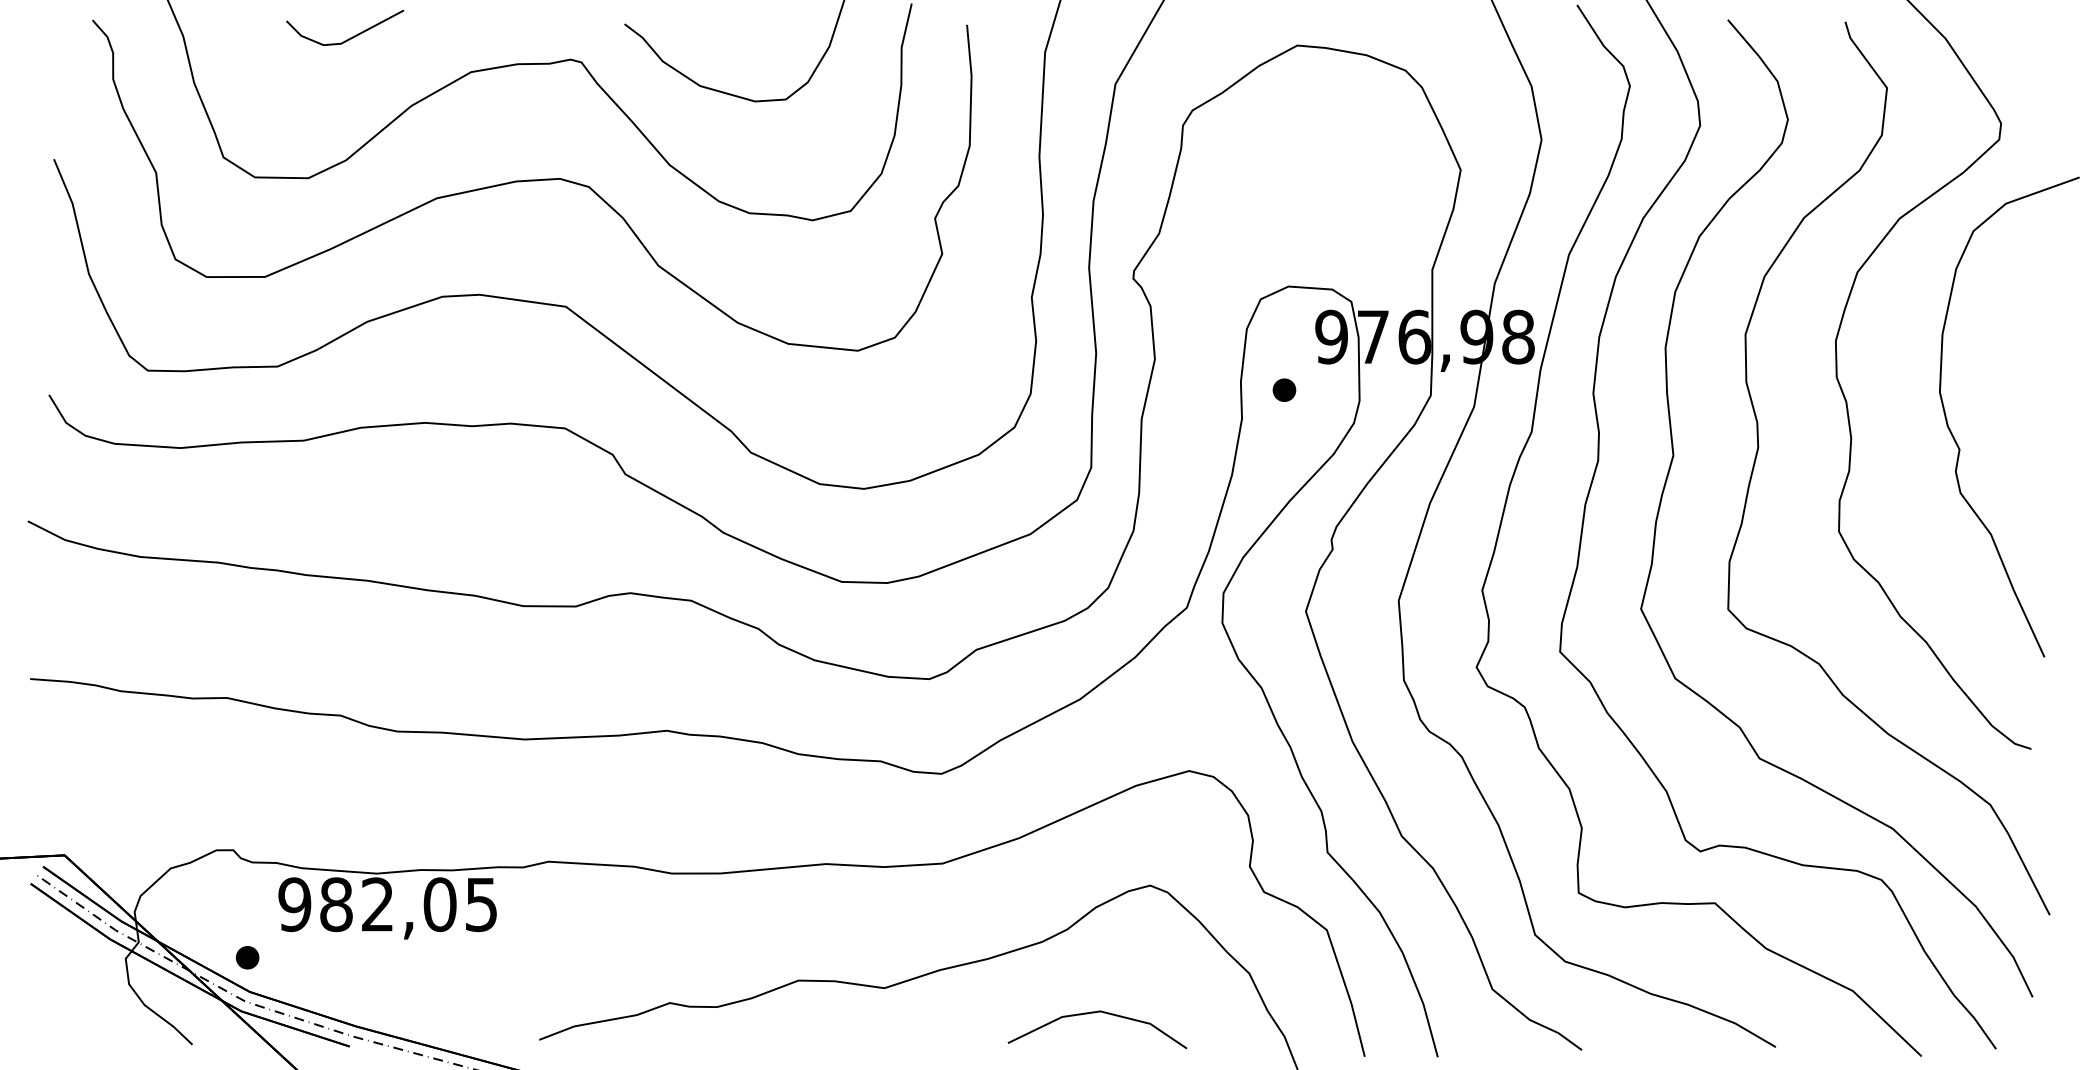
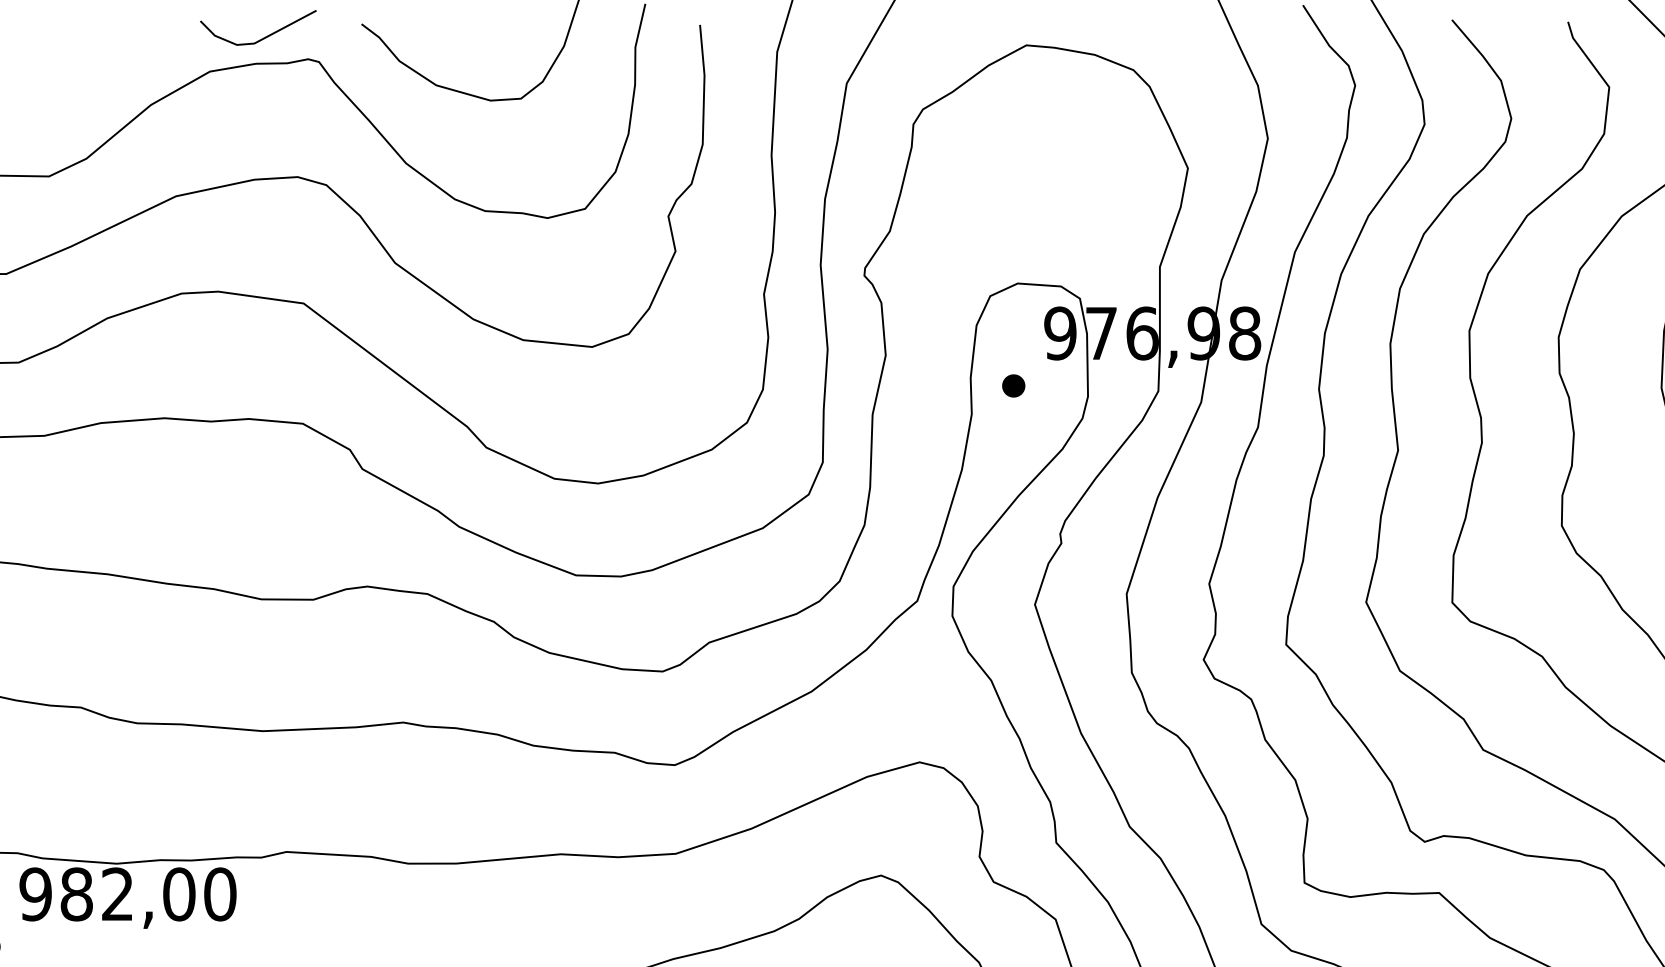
line: (350, 37) -> (263, 37), moved
text: (481, 904) -> (220, 894), 982,05 -> 982,00

